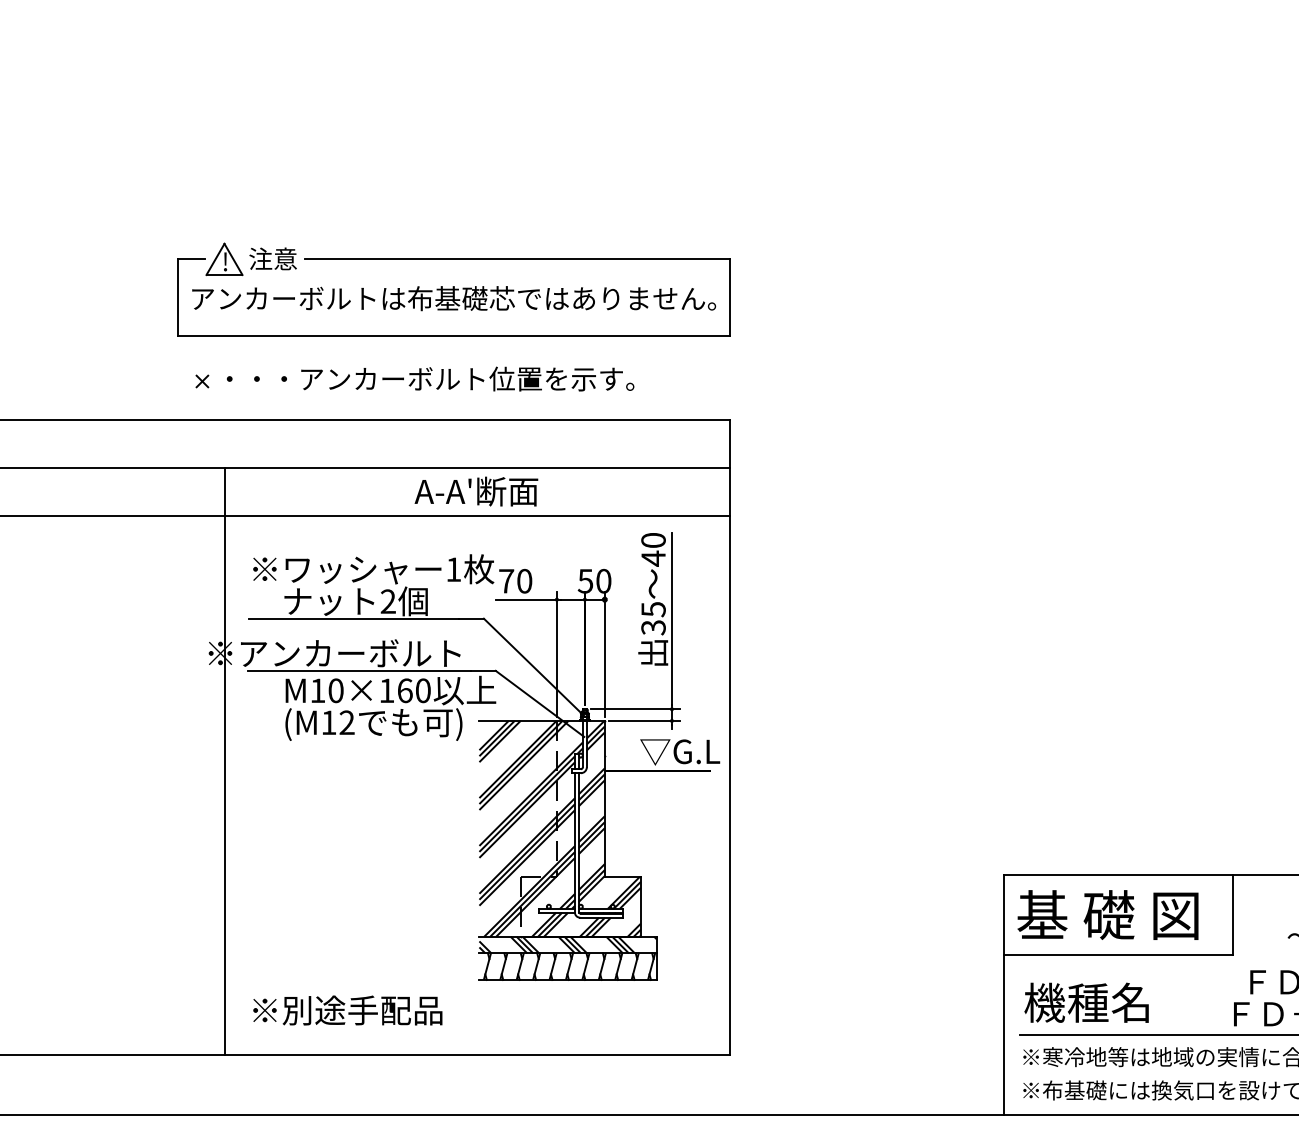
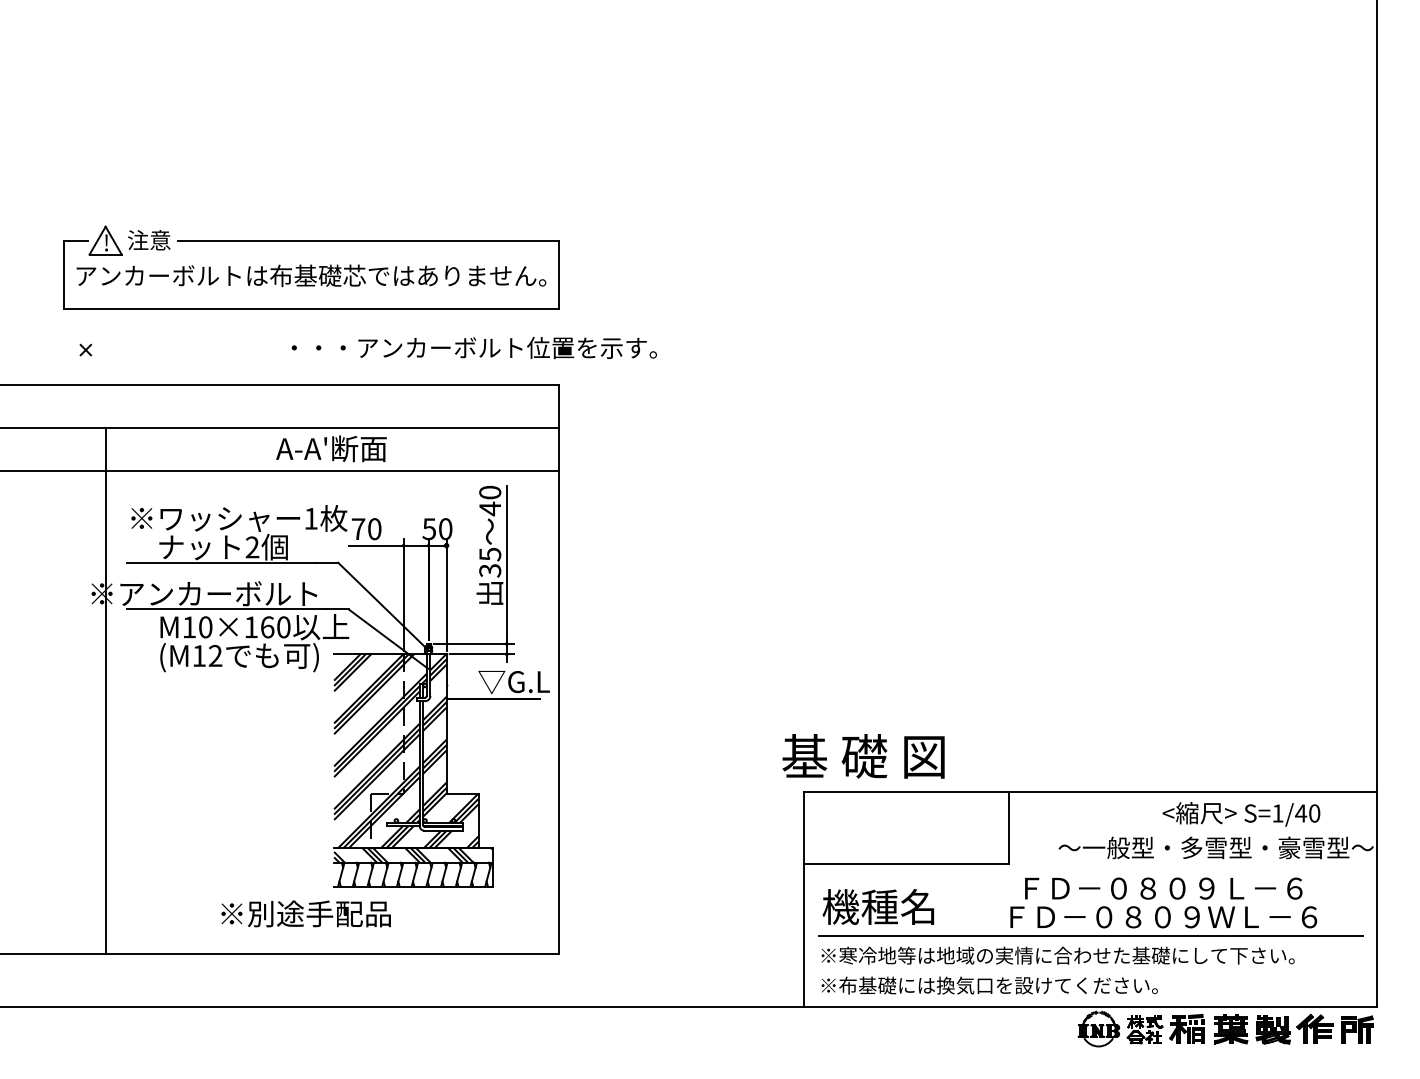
text: (429, 378) -> (473, 347), moved
text: (1107, 915) -> (863, 756), moved
text: (347, 1010) -> (305, 913), moved

